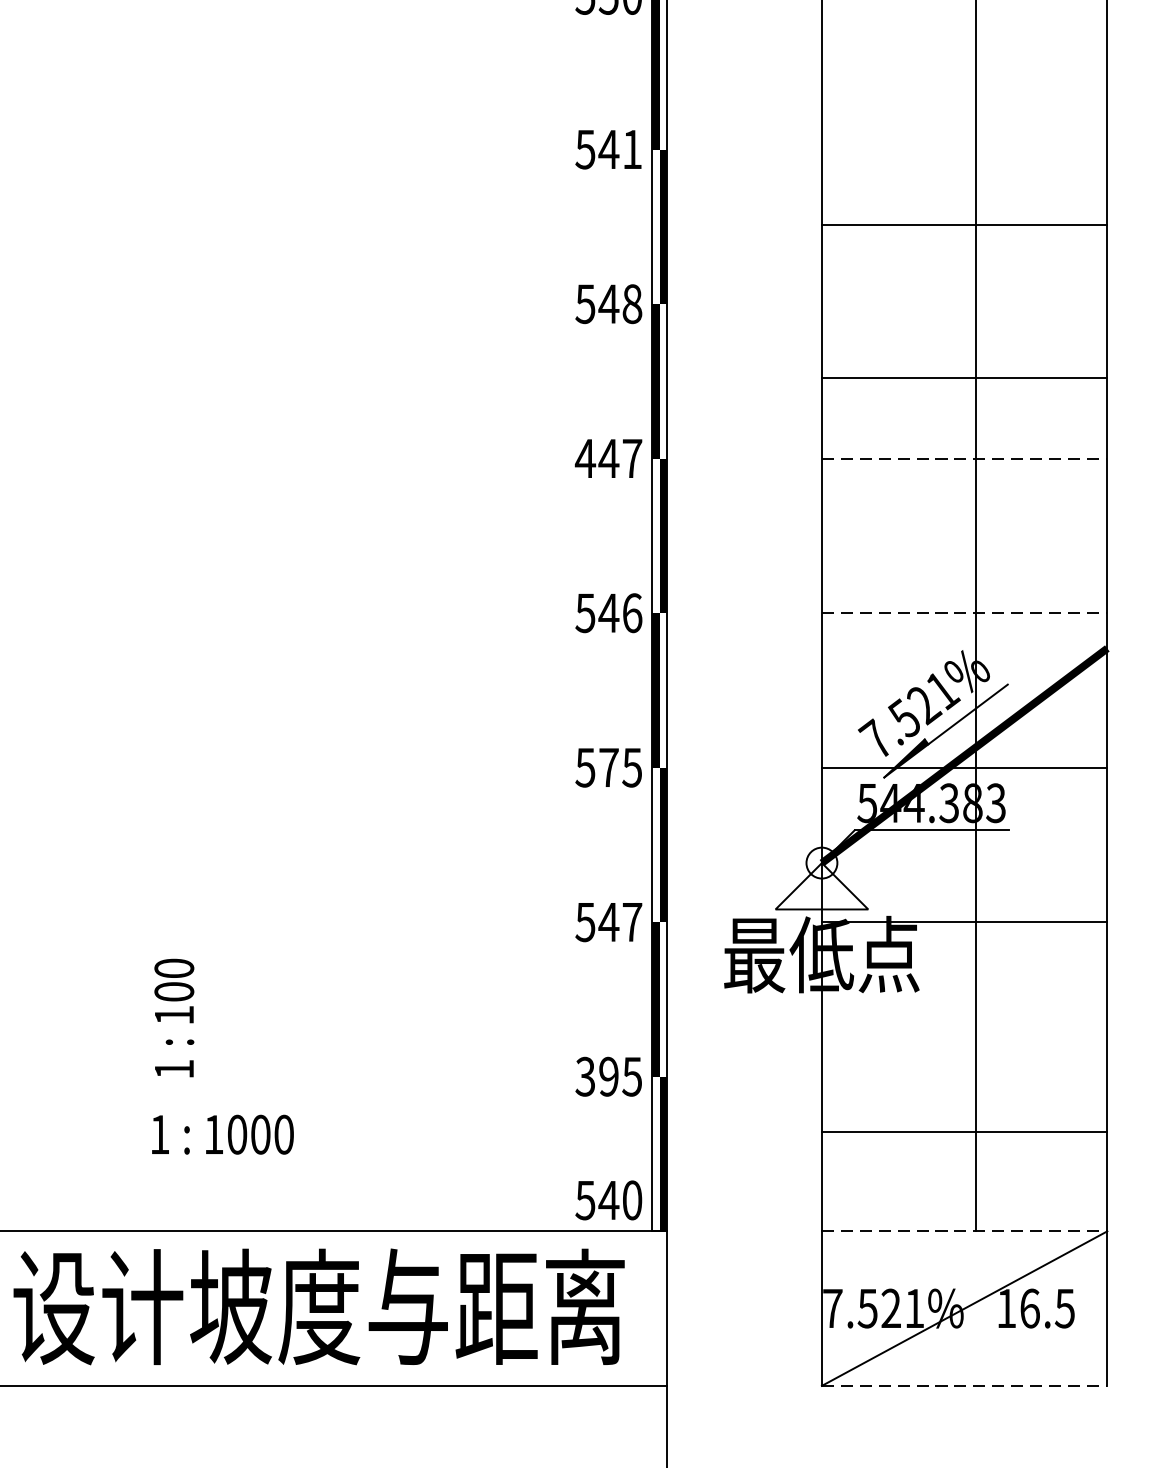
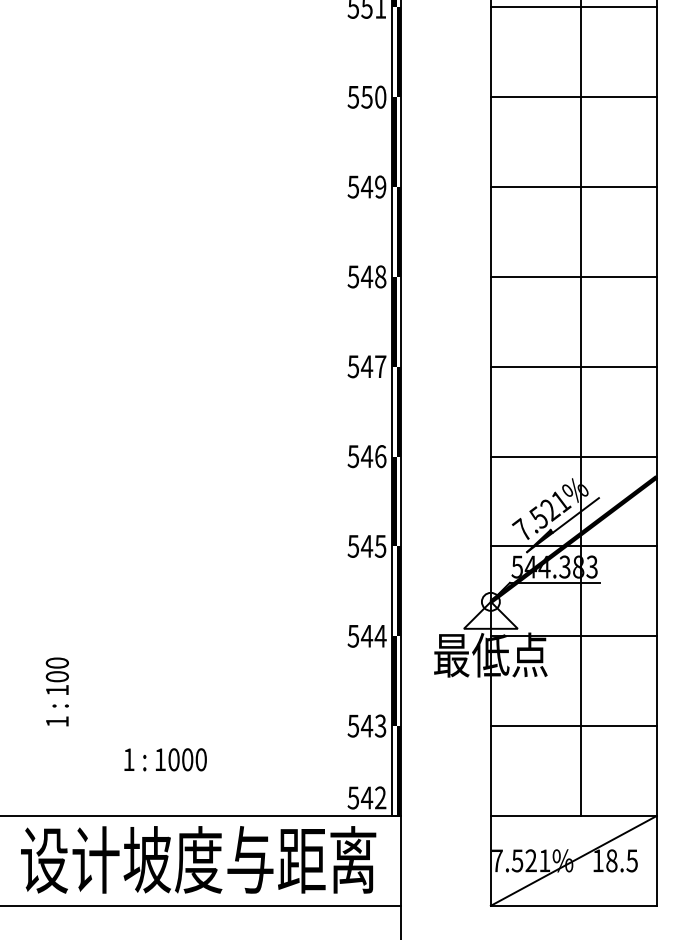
text: (632, 148) -> (380, 186), 541 -> 549
line: (964, 226) -> (573, 187), moved
line: (964, 377) -> (573, 276), moved
text: (585, 458) -> (353, 366), 447 -> 547
line: (964, 458) -> (573, 366), dashed -> solid
line: (964, 613) -> (573, 456), dashed -> solid
text: (607, 767) -> (366, 546), 575 -> 545
text: (632, 922) -> (380, 636), 547 -> 544
text: (172, 1017) -> (56, 691), moved
text: (609, 1075) -> (367, 725), 395 -> 543
line: (964, 1132) -> (573, 726), moved
text: (222, 1134) -> (165, 759), moved
text: (632, 1199) -> (380, 797), 540 -> 542
line: (964, 1230) -> (573, 815), dashed -> solid
text: (1029, 1307) -> (611, 860), 16.5 -> 18.5
line: (964, 1385) -> (573, 905), dashed -> solid

